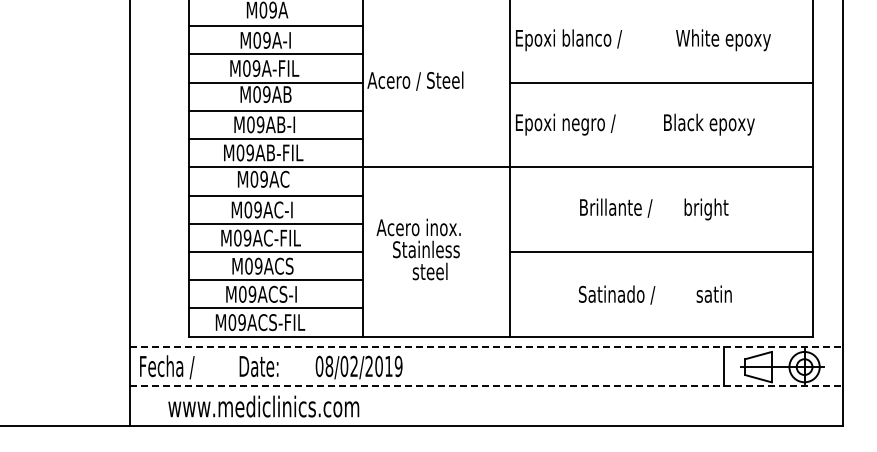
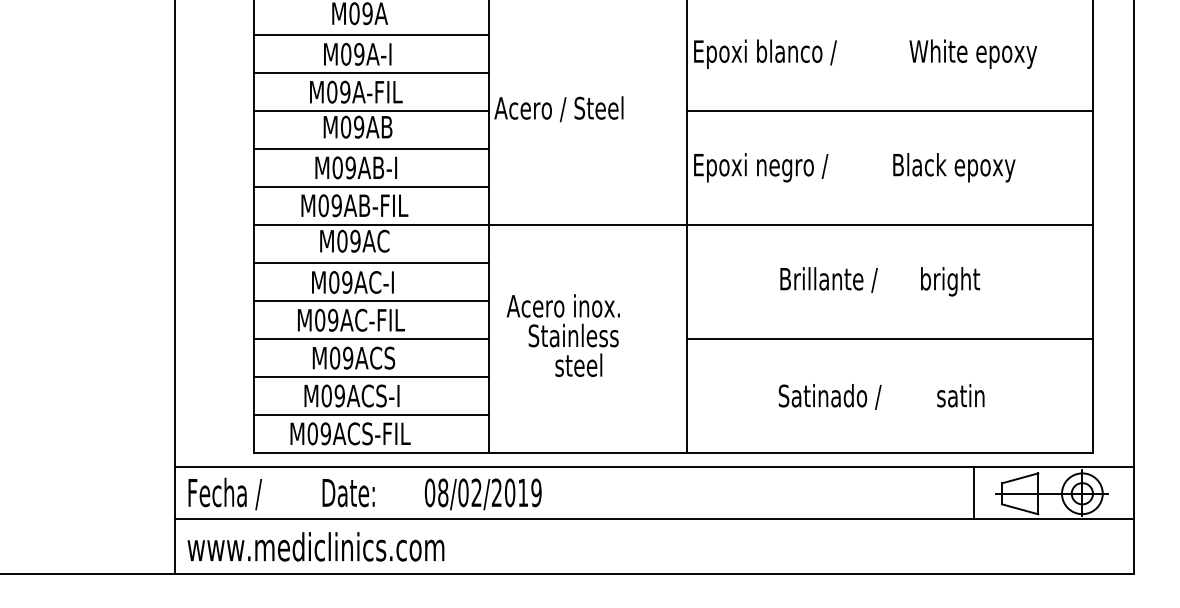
line: (486, 347) -> (654, 467), dashed -> solid
line: (486, 385) -> (654, 518), dashed -> solid
text: (263, 406) -> (315, 546), moved

